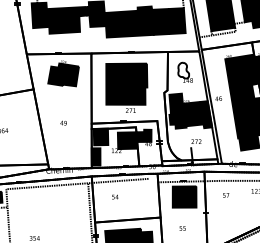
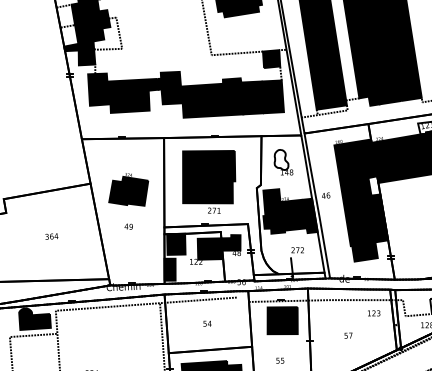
part: (63, 73) -> (128, 189), moved
text: (226, 195) -> (348, 335), moved
text: (115, 196) -> (207, 323), moved

